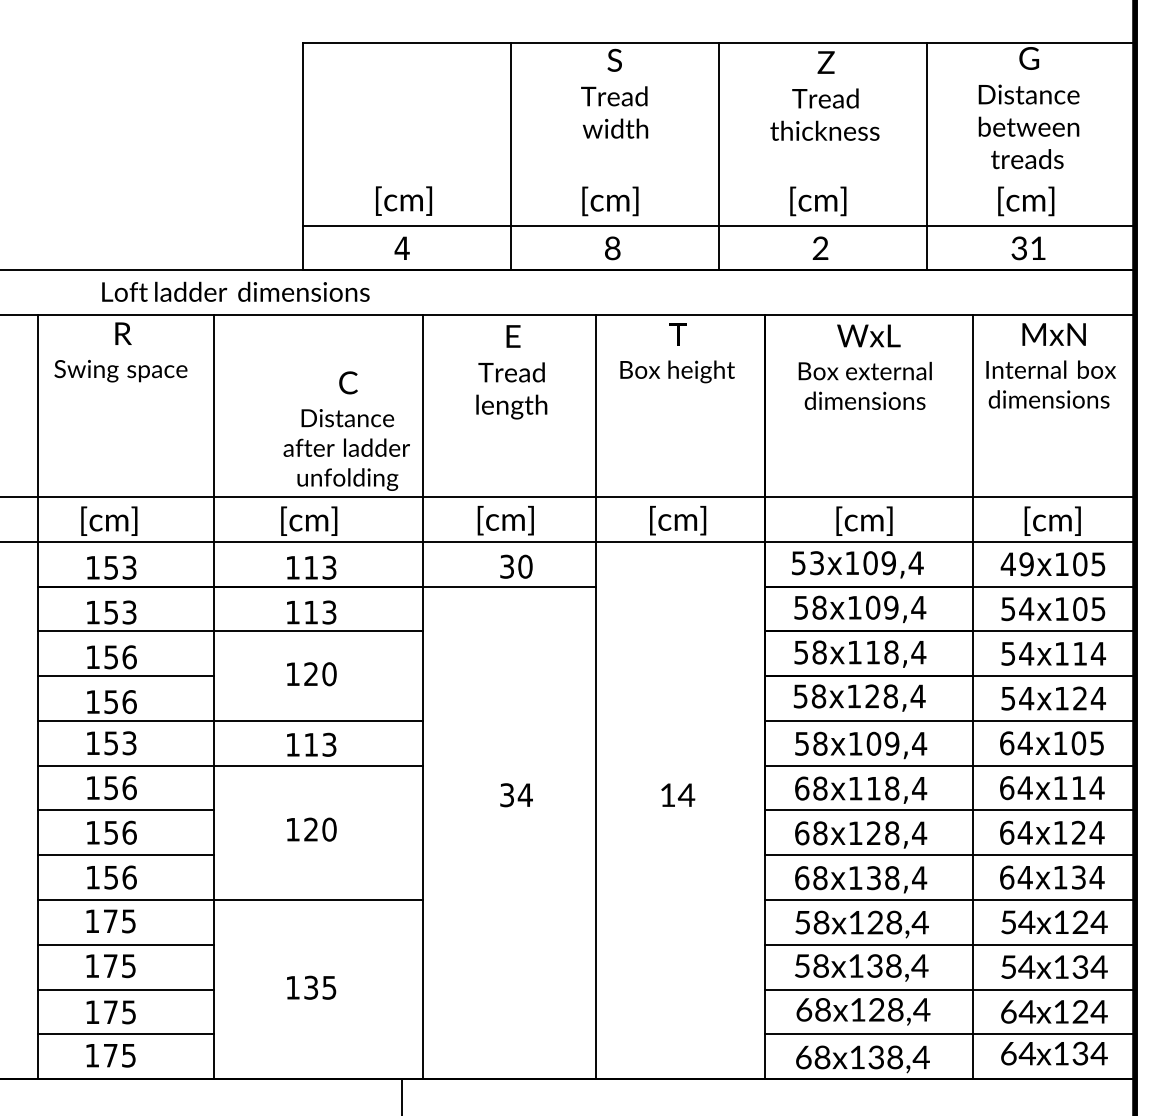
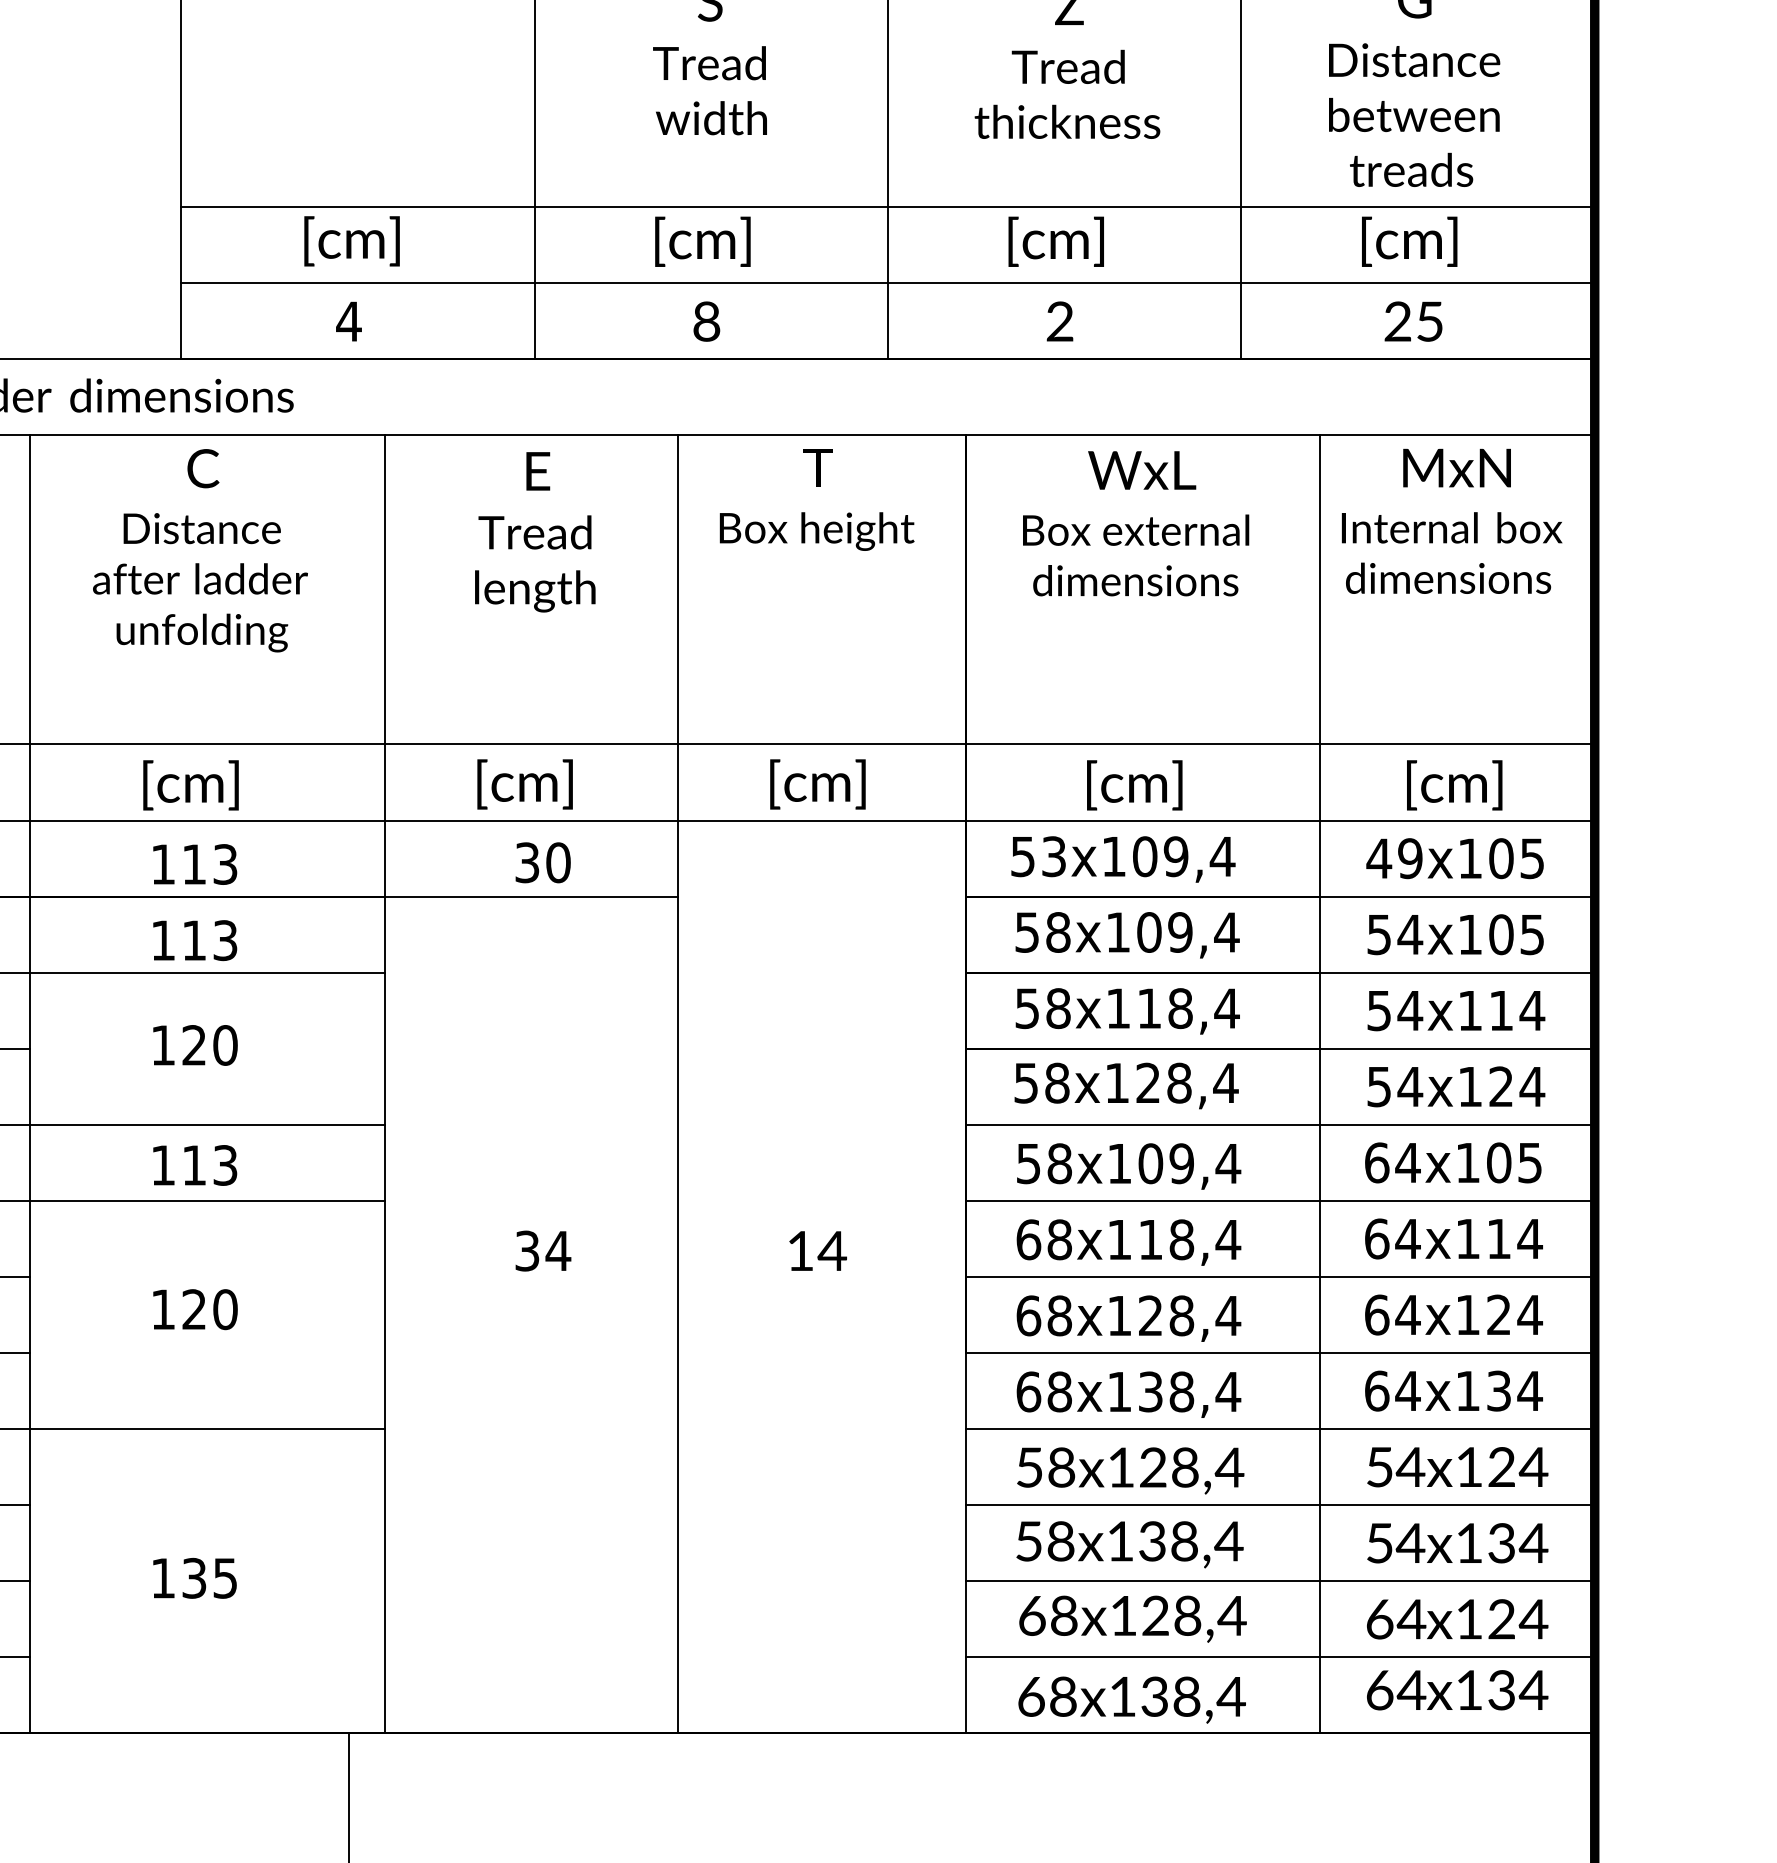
line: (719, 180) -> (888, 206), added
text: (1028, 248) -> (1413, 321), 31 -> 25
text: (346, 430) -> (199, 549), moved

